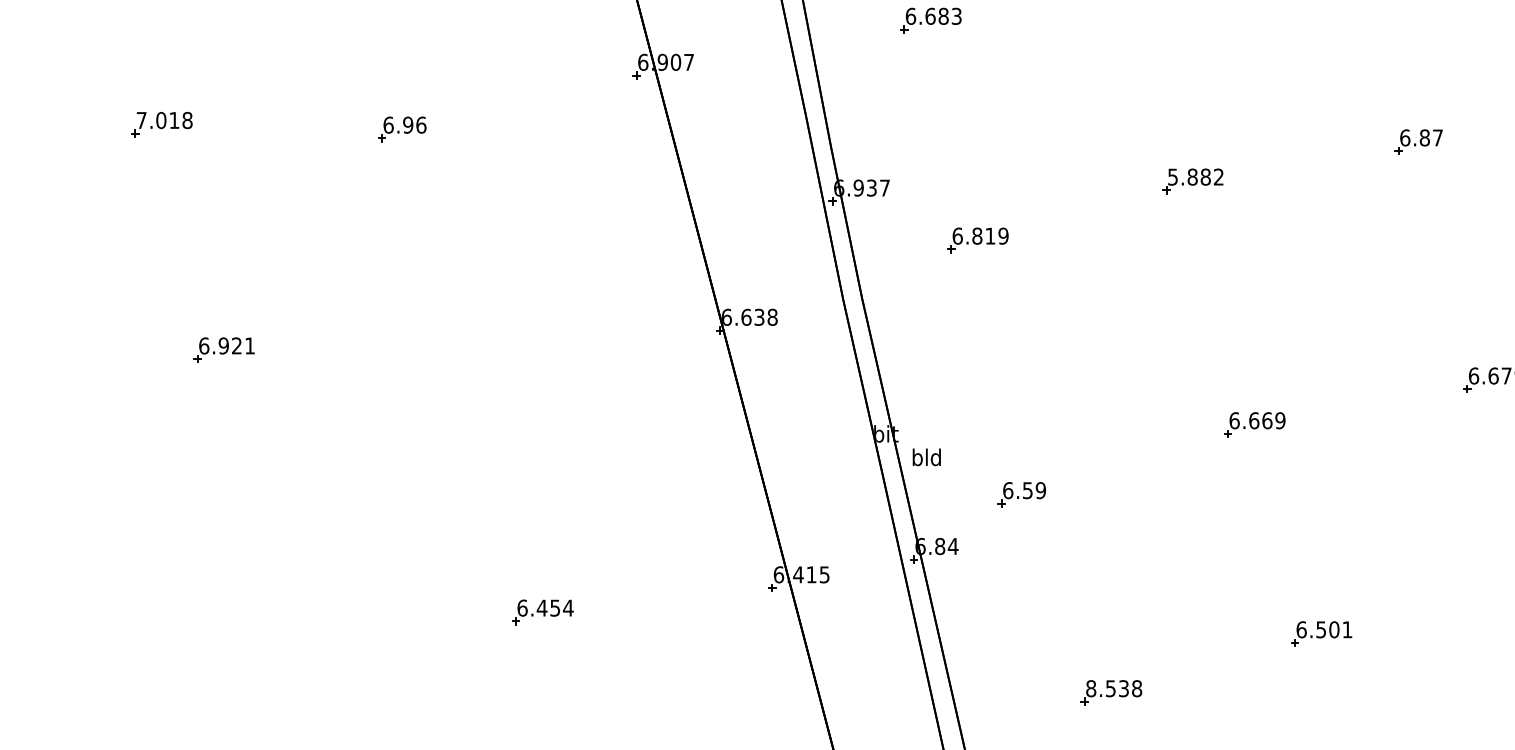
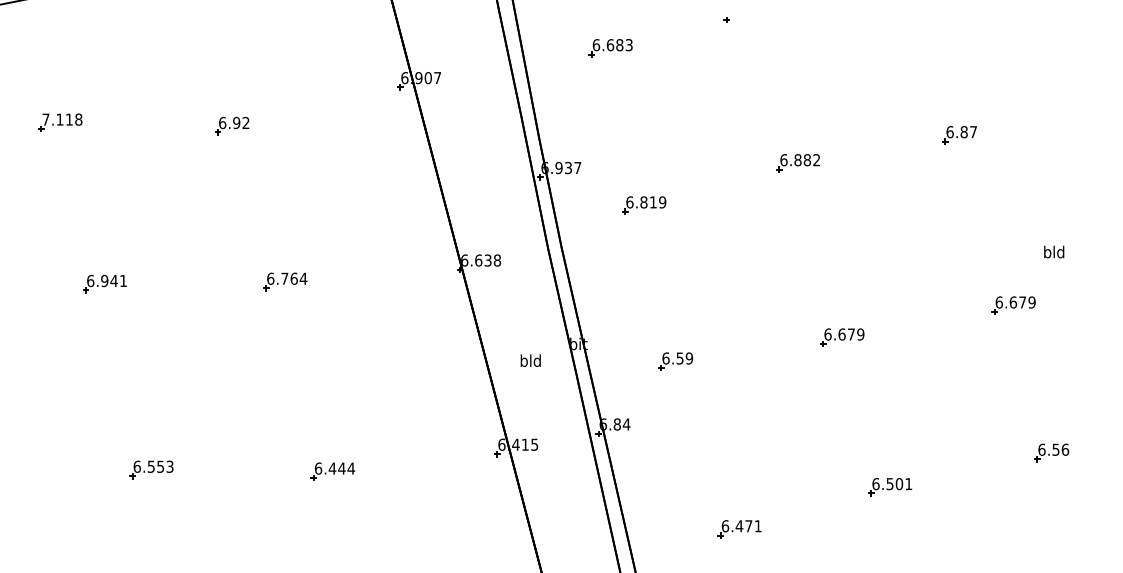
text: (160, 120) -> (59, 119), 7.018 -> 7.118
text: (420, 124) -> (245, 122), 6.96 -> 6.92
text: (1172, 177) -> (783, 160), 5.882 -> 6.882
text: (236, 345) -> (113, 280), 6.921 -> 6.941
part: (476, 346) -> (285, 281), added
text: (1267, 420) -> (851, 334), 6.669 -> 6.679
text: (926, 457) -> (530, 360), moved
part: (1021, 494) -> (675, 361), moved
text: (554, 607) -> (341, 468), 6.454 -> 6.444
part: (289, 609) -> (151, 469), added
text: (1113, 689) -> (741, 526), 8.538 -> 6.471

